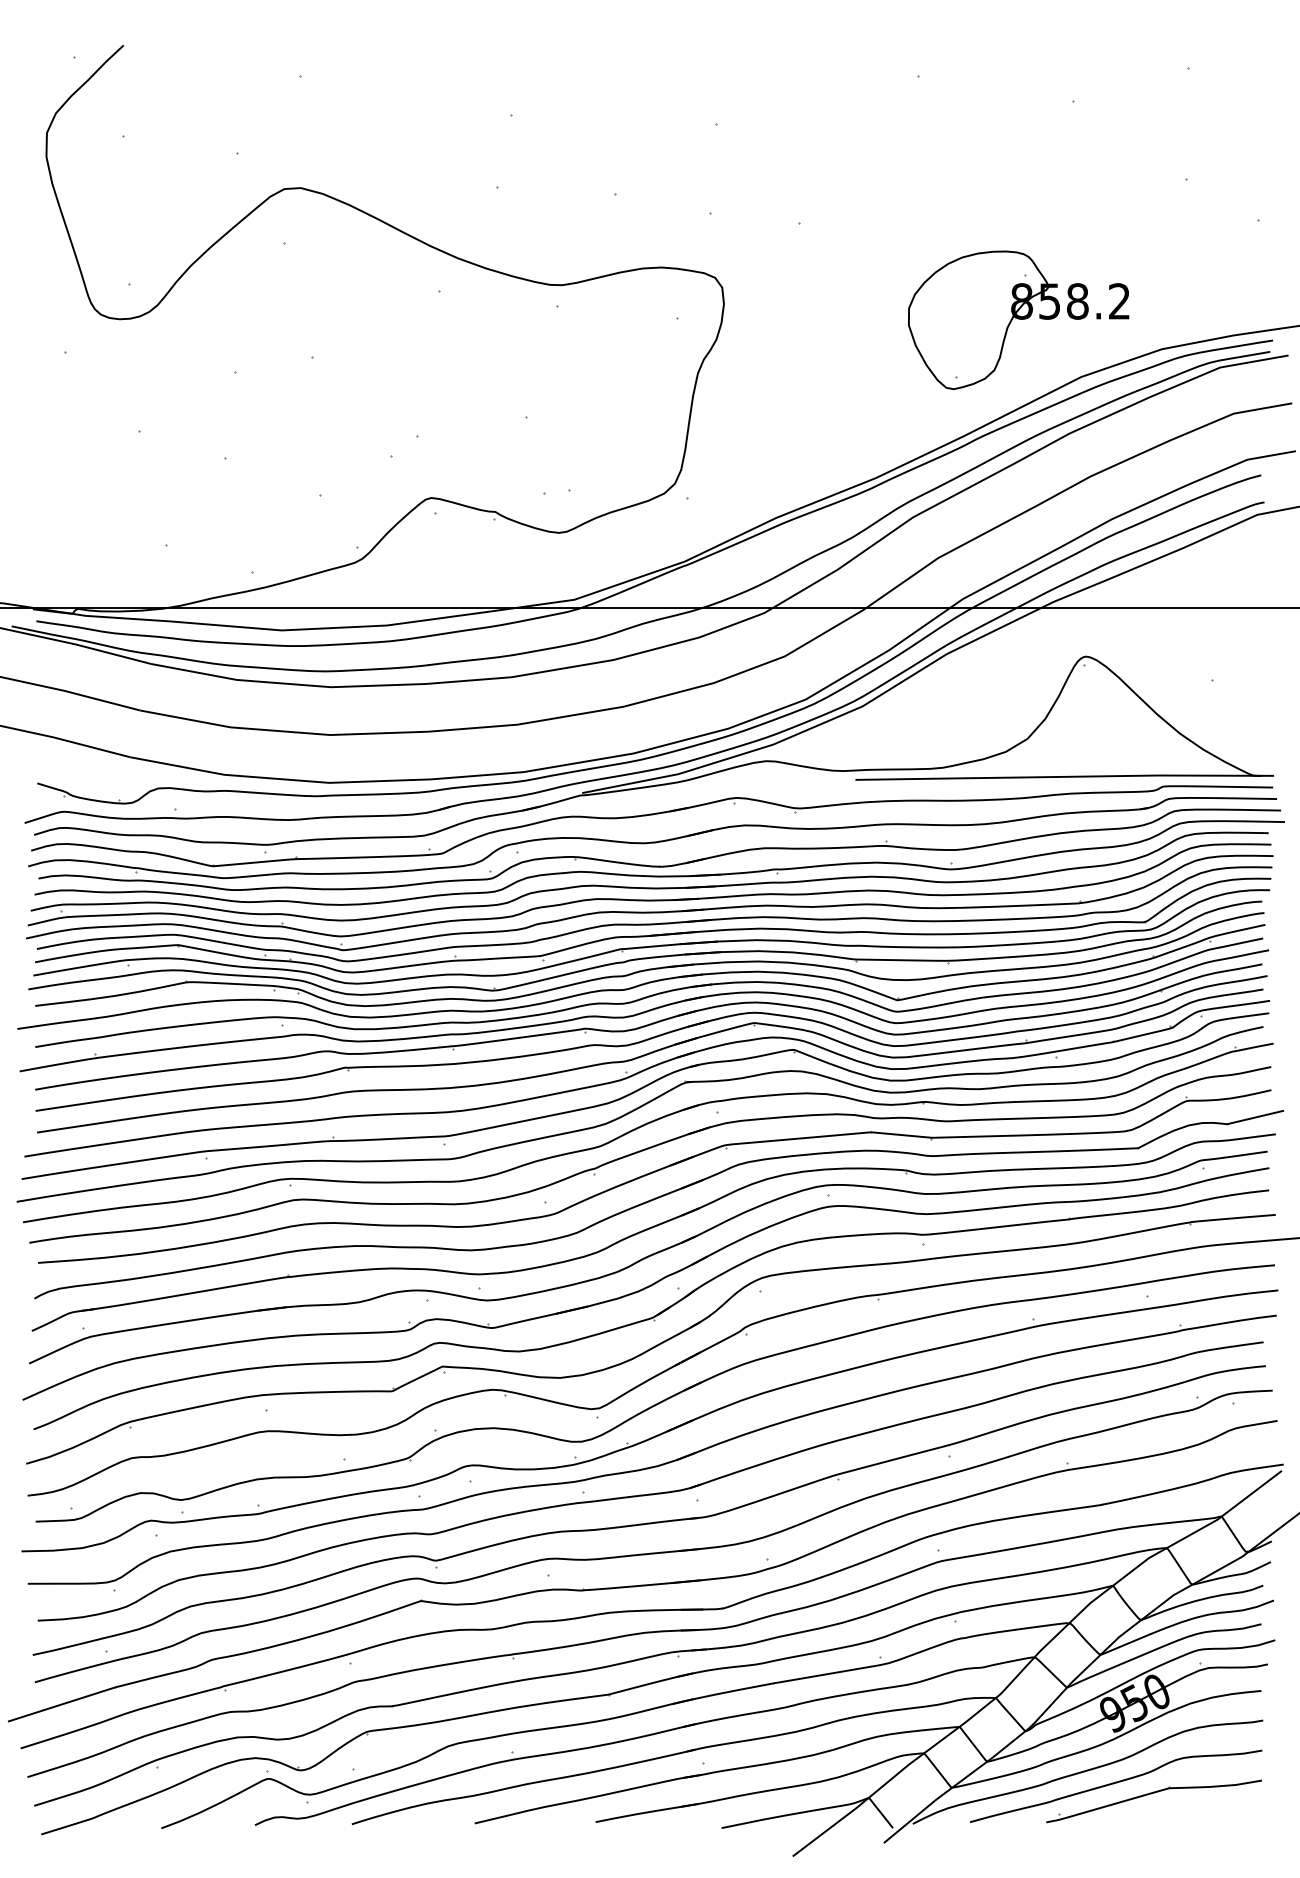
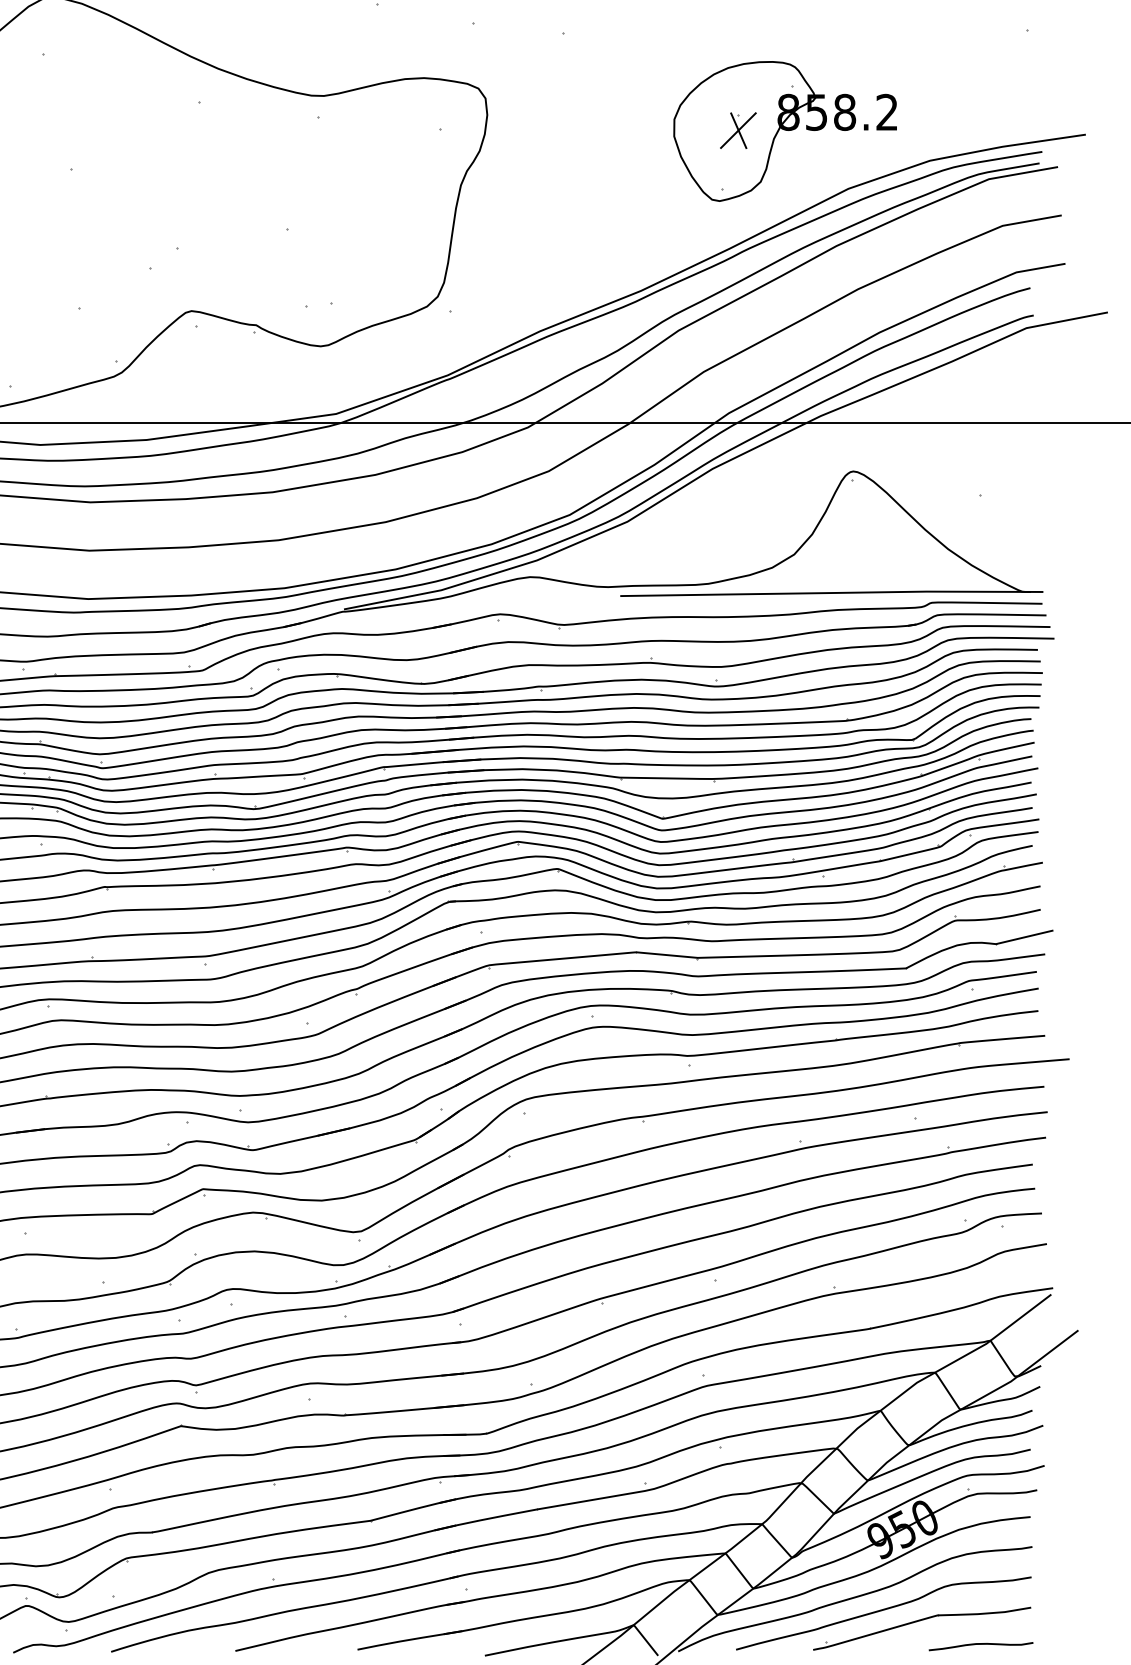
part: (972, 319) -> (738, 130), added
curve: (1212, 1817) -> (981, 1644), added

